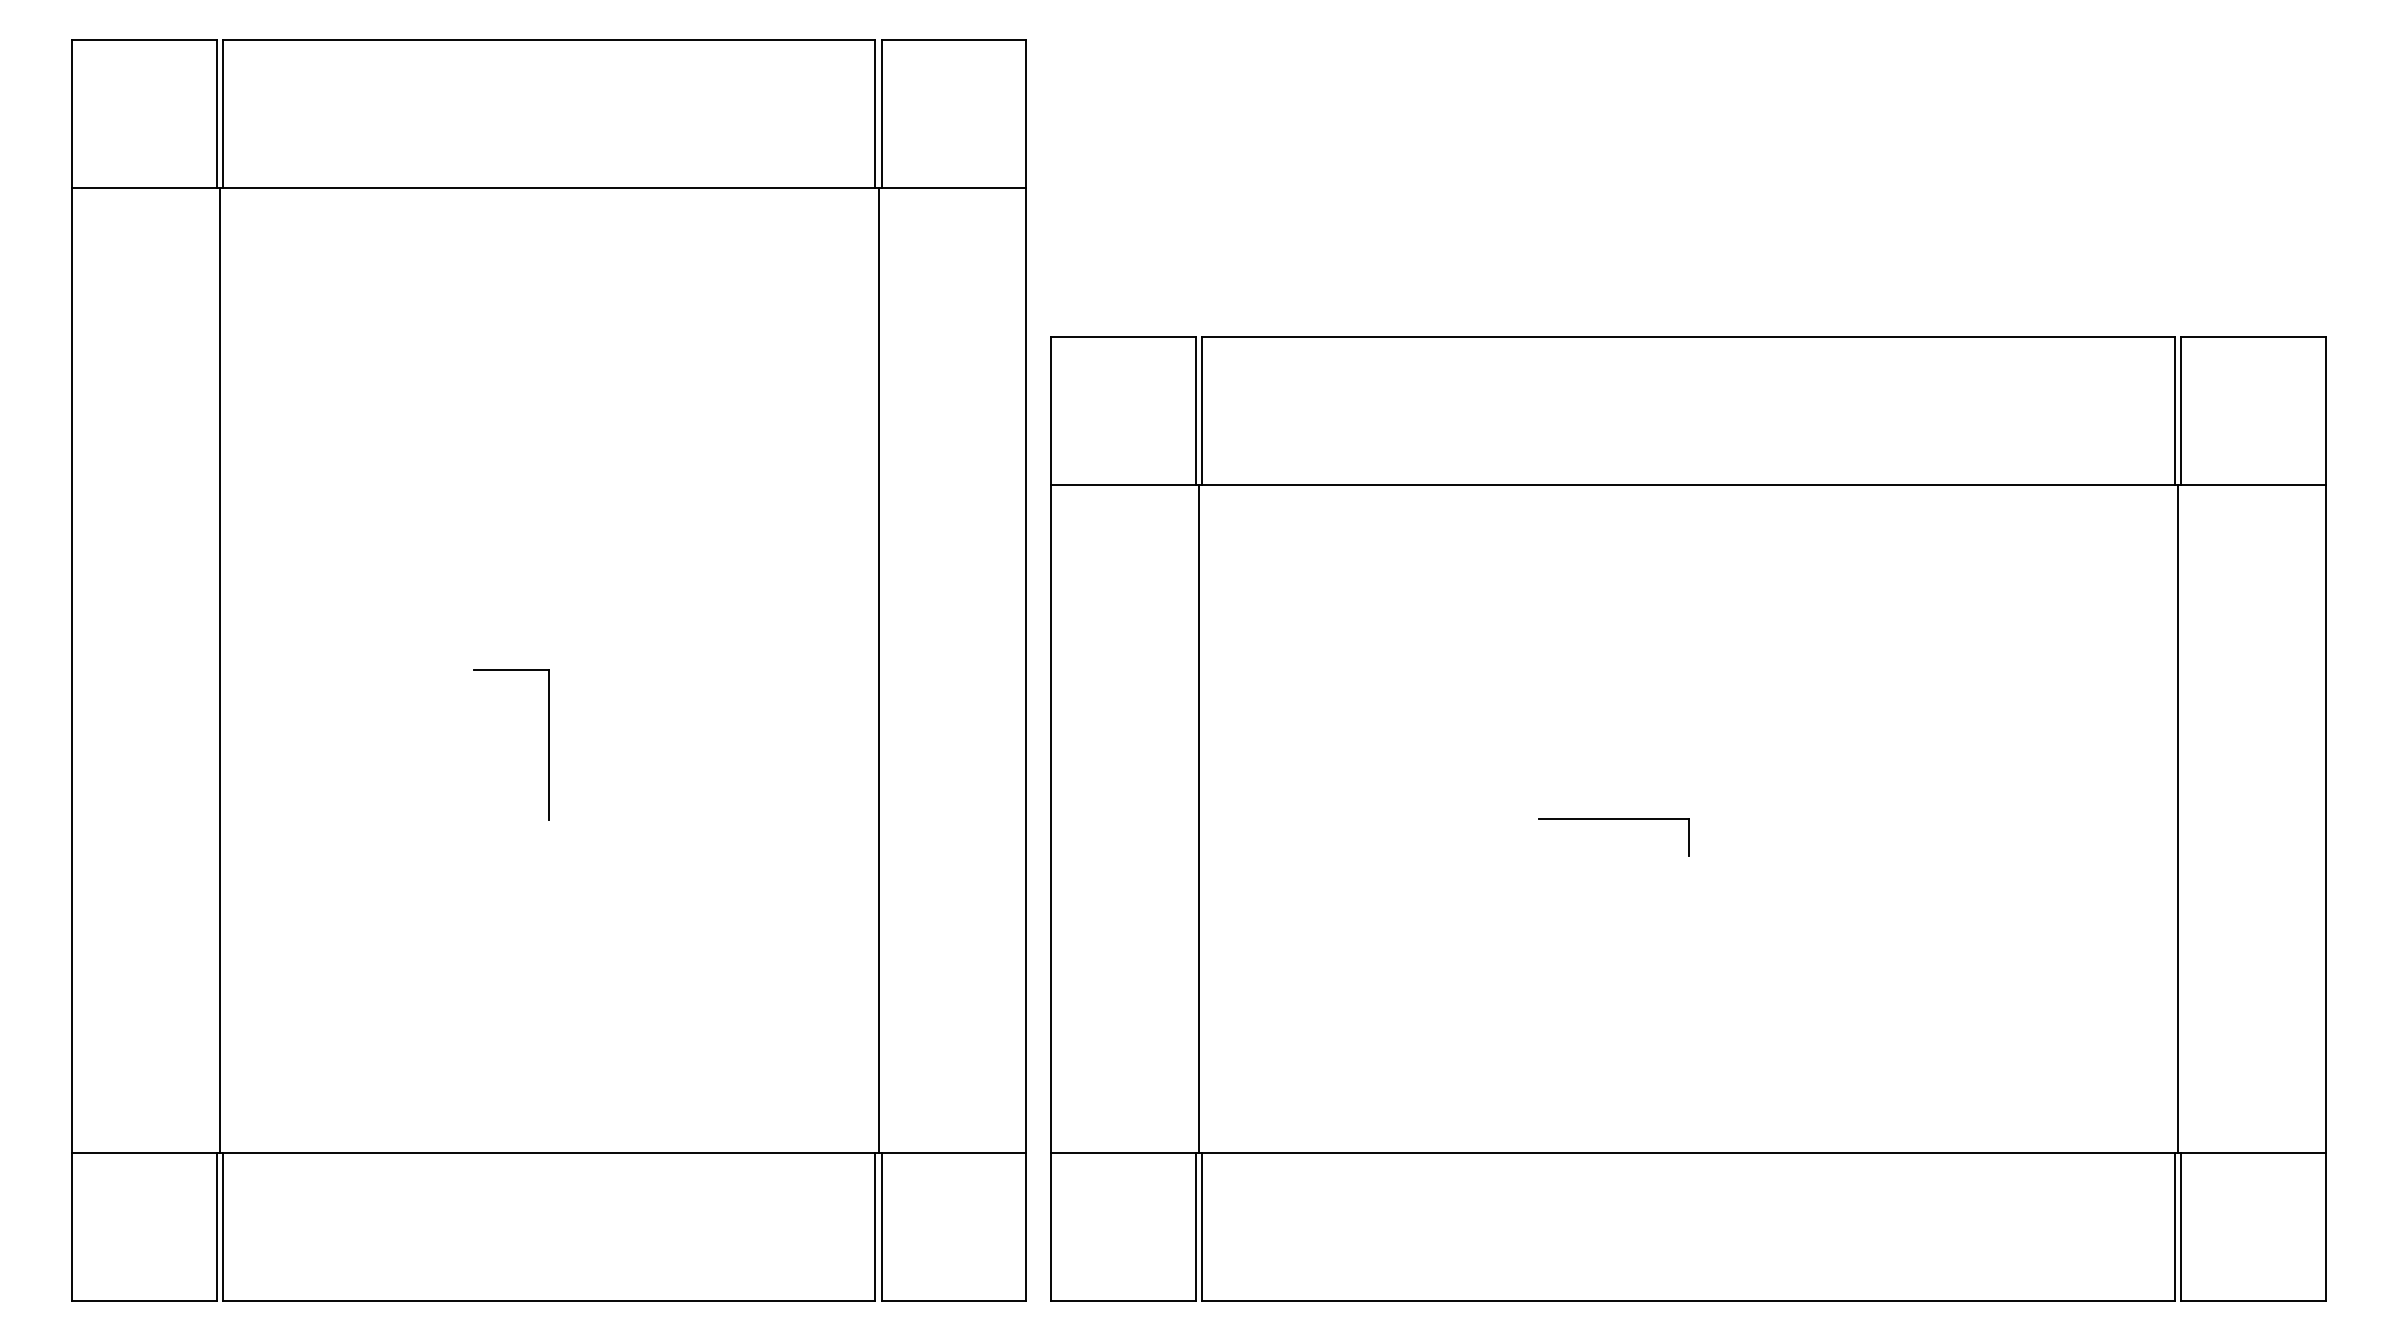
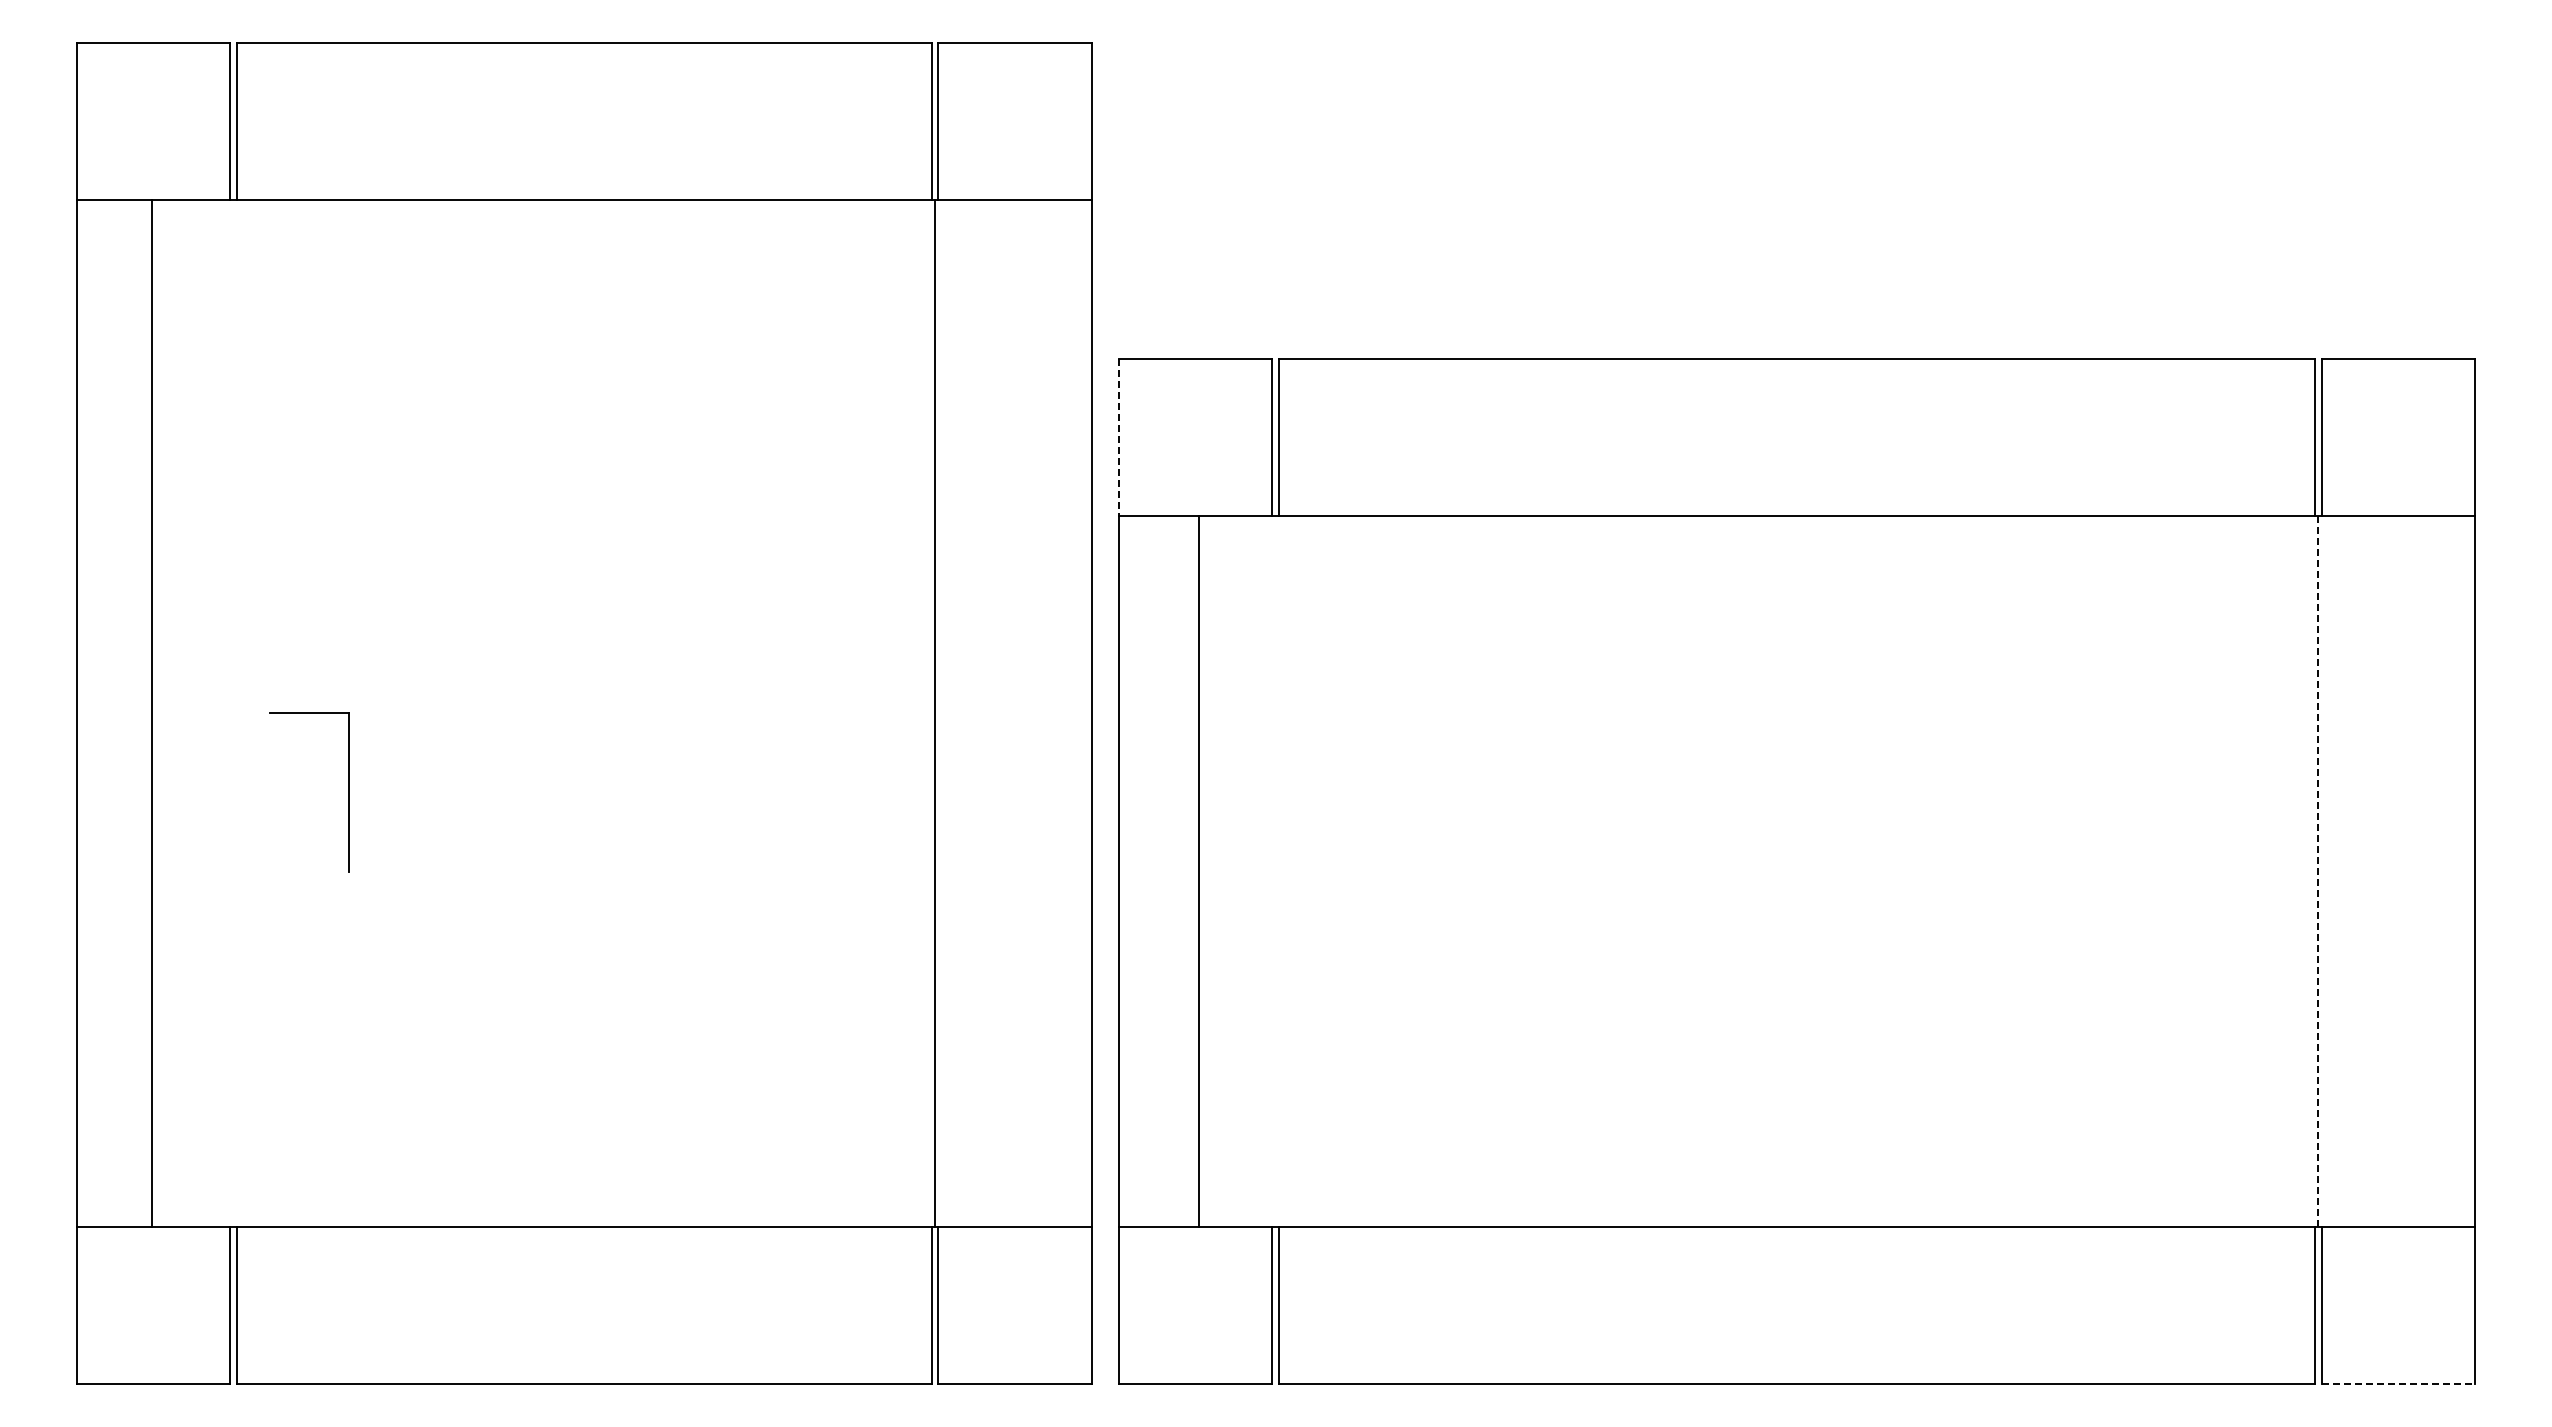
line: (1051, 411) -> (1118, 437), solid -> dashed
line: (219, 670) -> (151, 713), moved
part: (548, 744) -> (348, 792), moved
line: (1198, 818) -> (1198, 871), moved
line: (2178, 818) -> (2318, 871), solid -> dashed
part: (1613, 819) -> (1717, 872), removed
line: (2253, 1300) -> (2398, 1384), solid -> dashed

